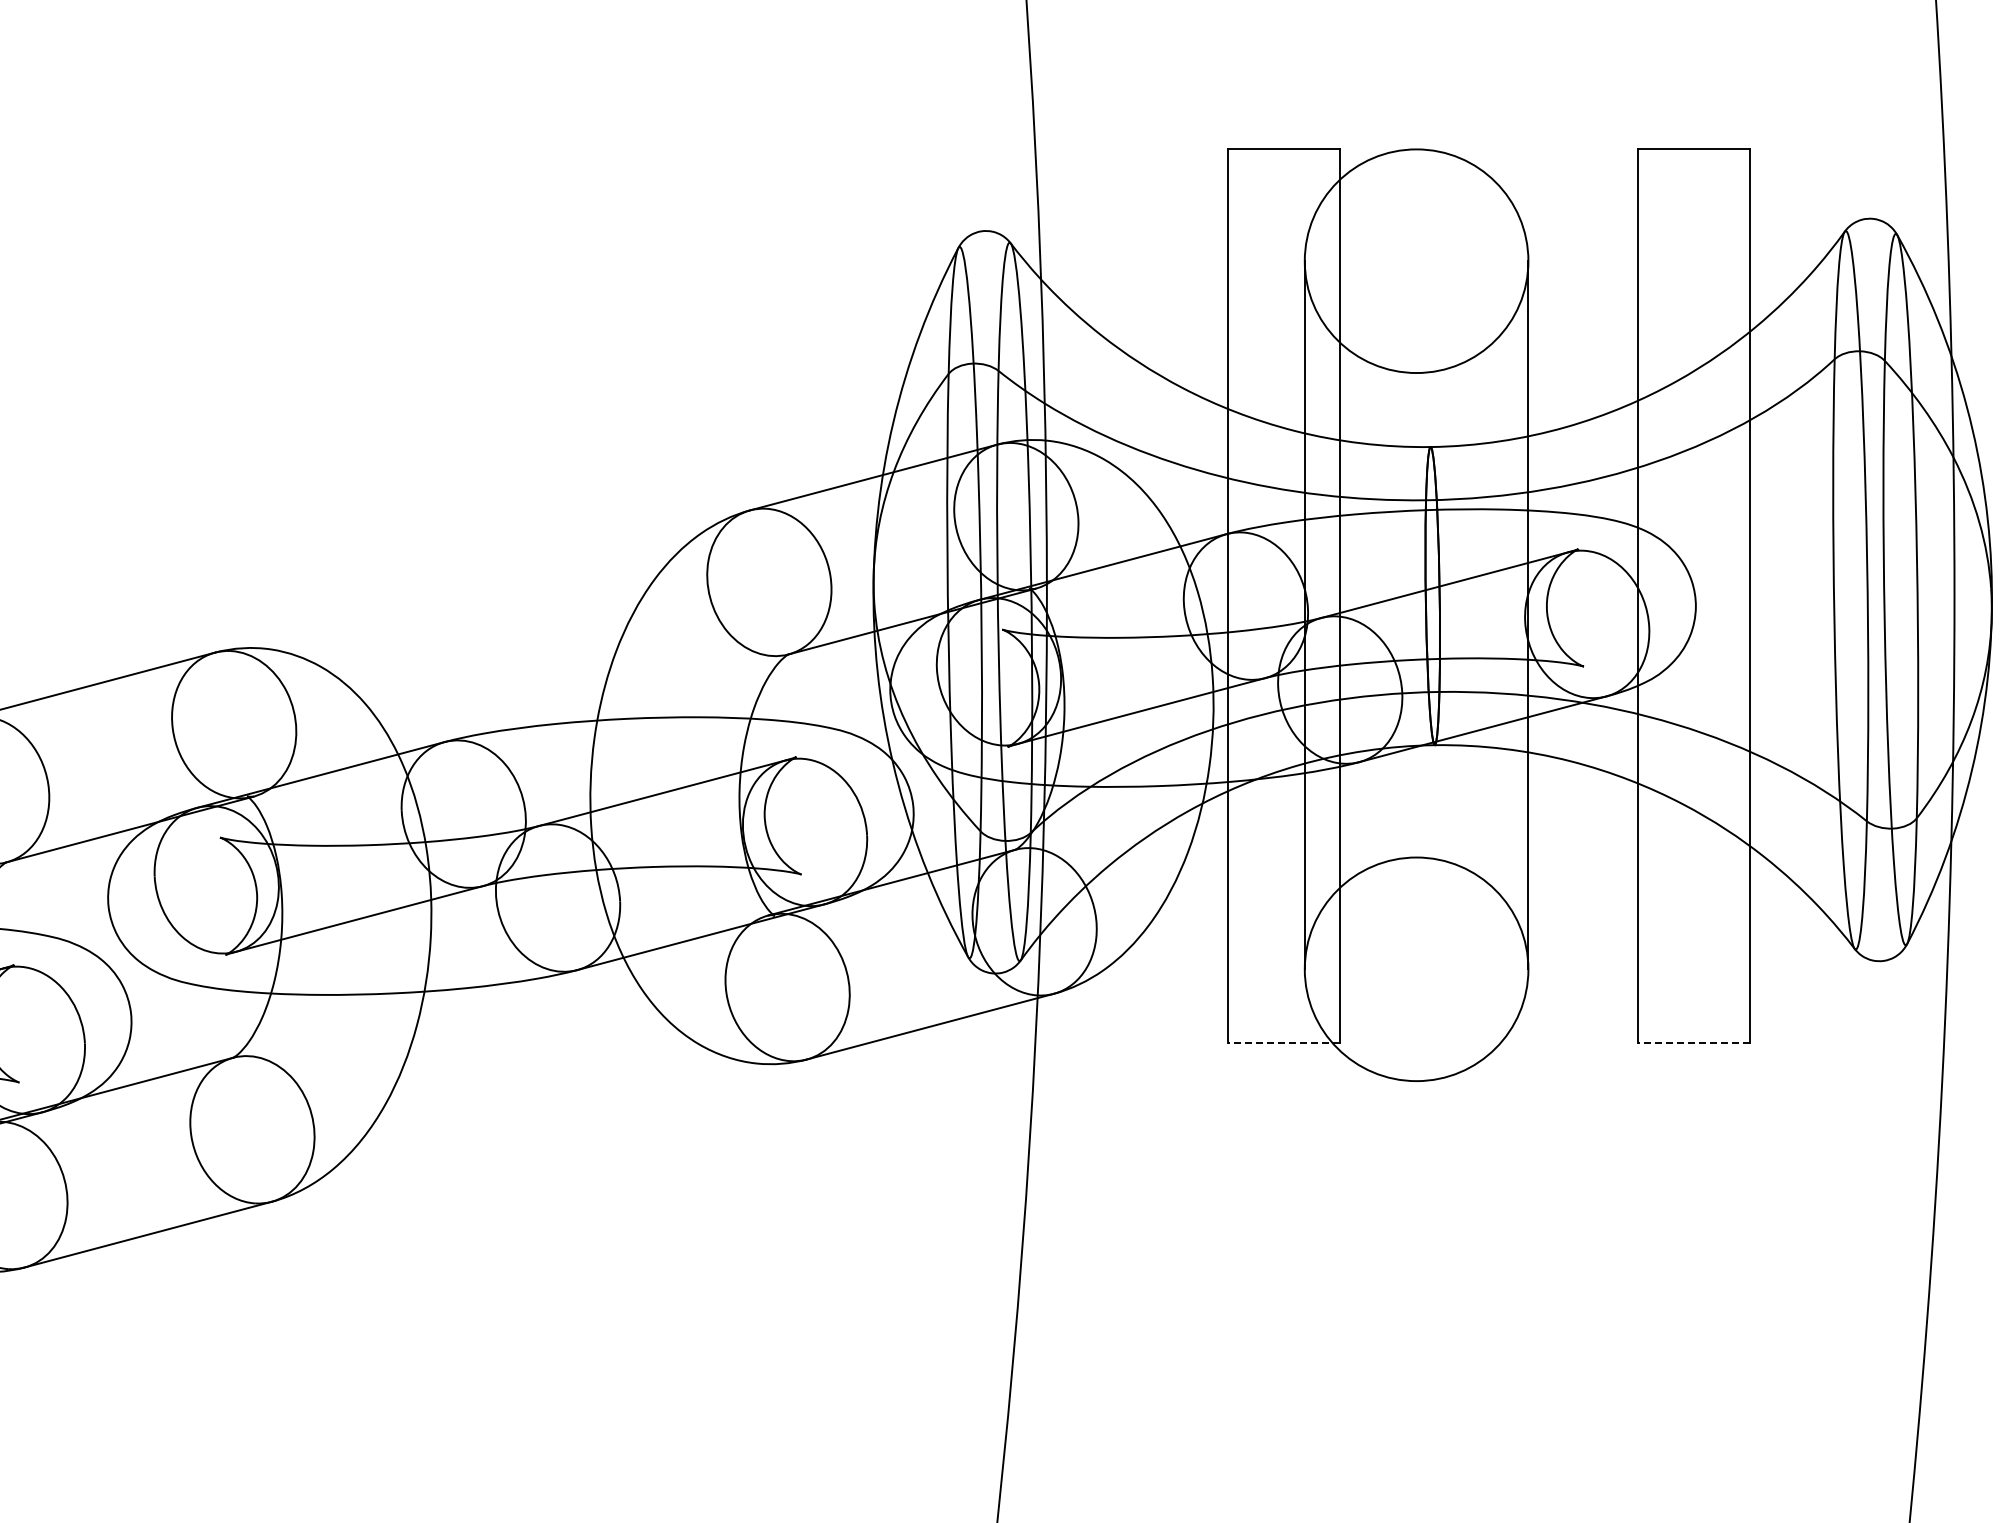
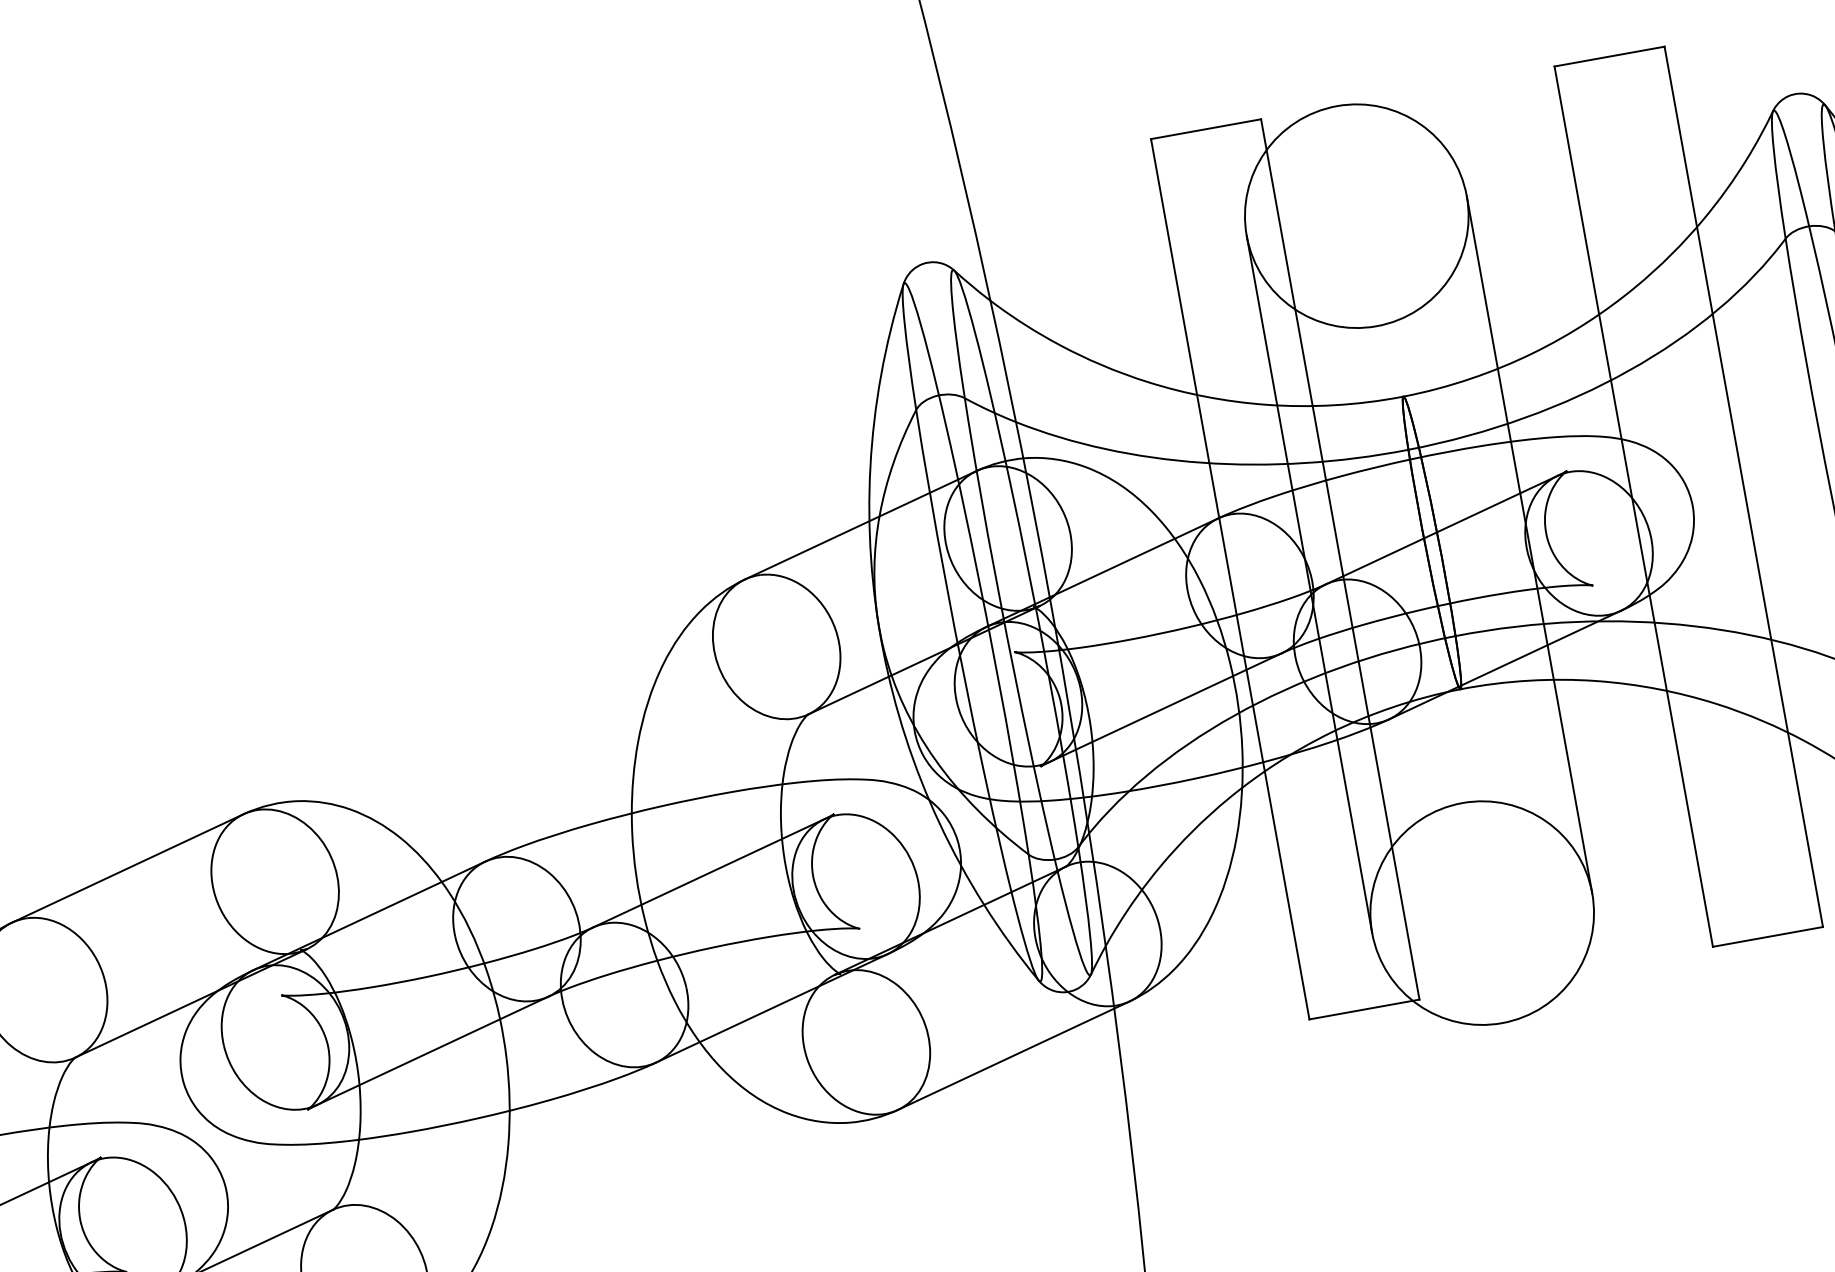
line: (1283, 1043) -> (1364, 1009), dashed -> solid
line: (1693, 1043) -> (1767, 937), dashed -> solid

